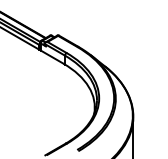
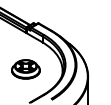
part: (38, 105) -> (25, 69), added

